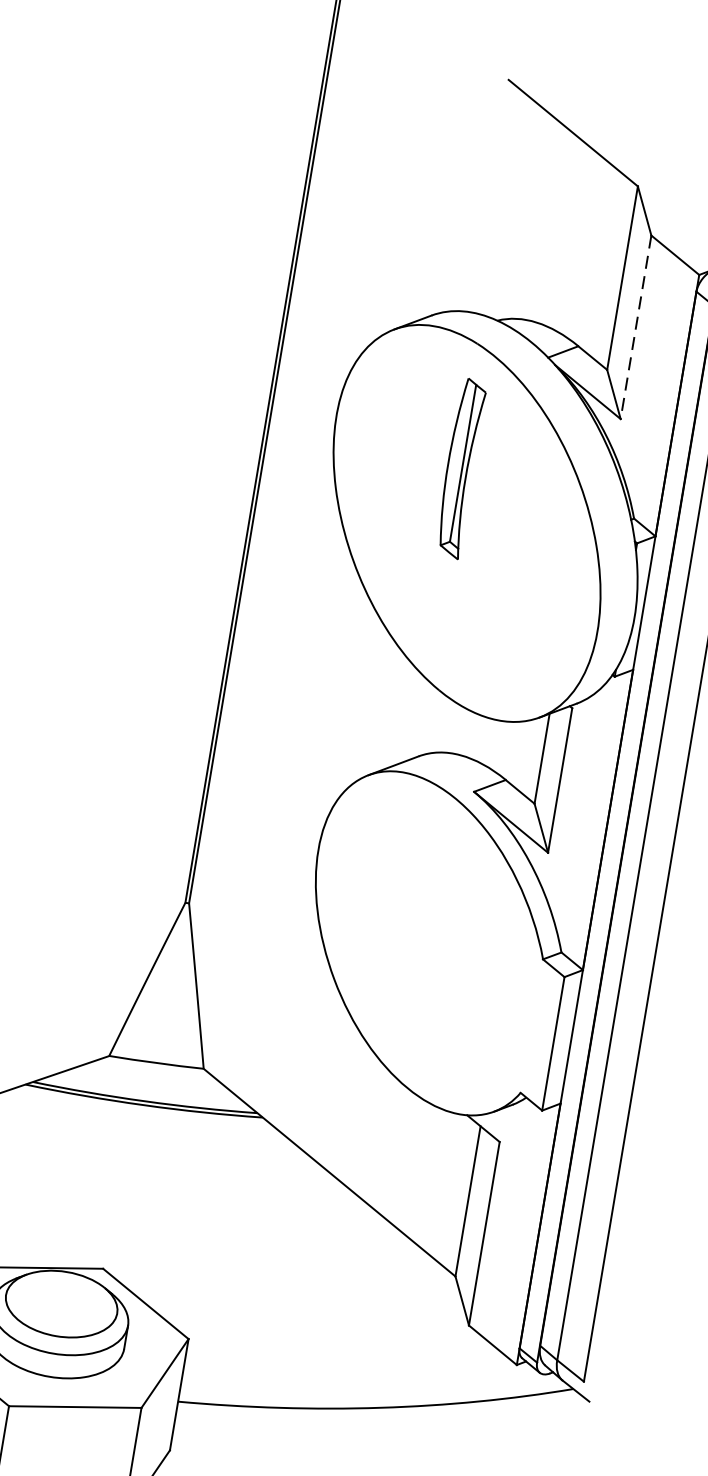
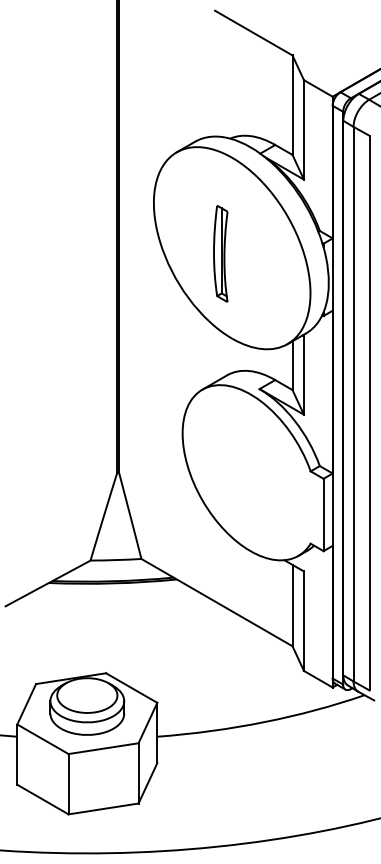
line: (635, 326) -> (303, 129), dashed -> solid
part: (459, 467) -> (220, 253), moved

